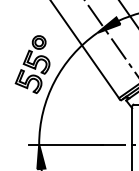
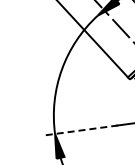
part: (32, 64) -> (37, 55), removed
line: (65, 144) -> (81, 130), solid -> dashed

